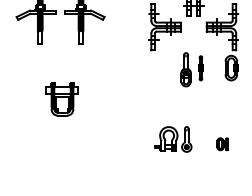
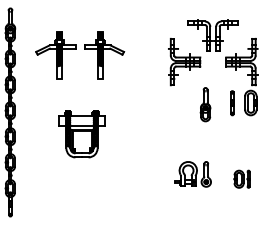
line: (201, 68) -> (232, 103), moved
part: (62, 99) -> (81, 134), size x1.43
part: (222, 143) -> (241, 178), size x1.43

